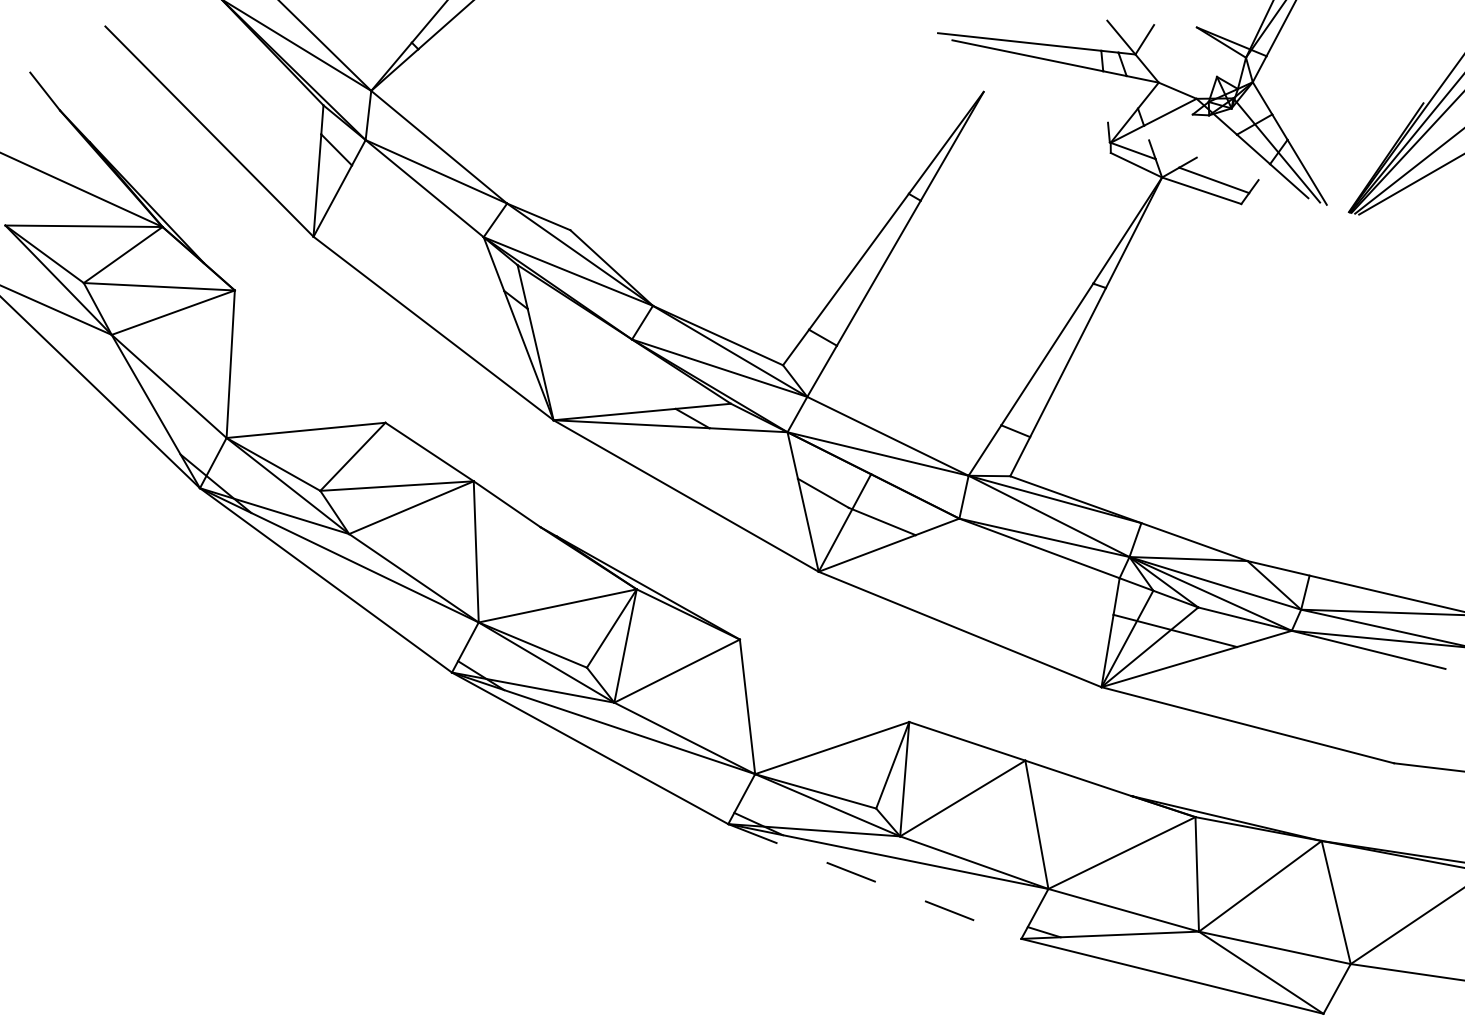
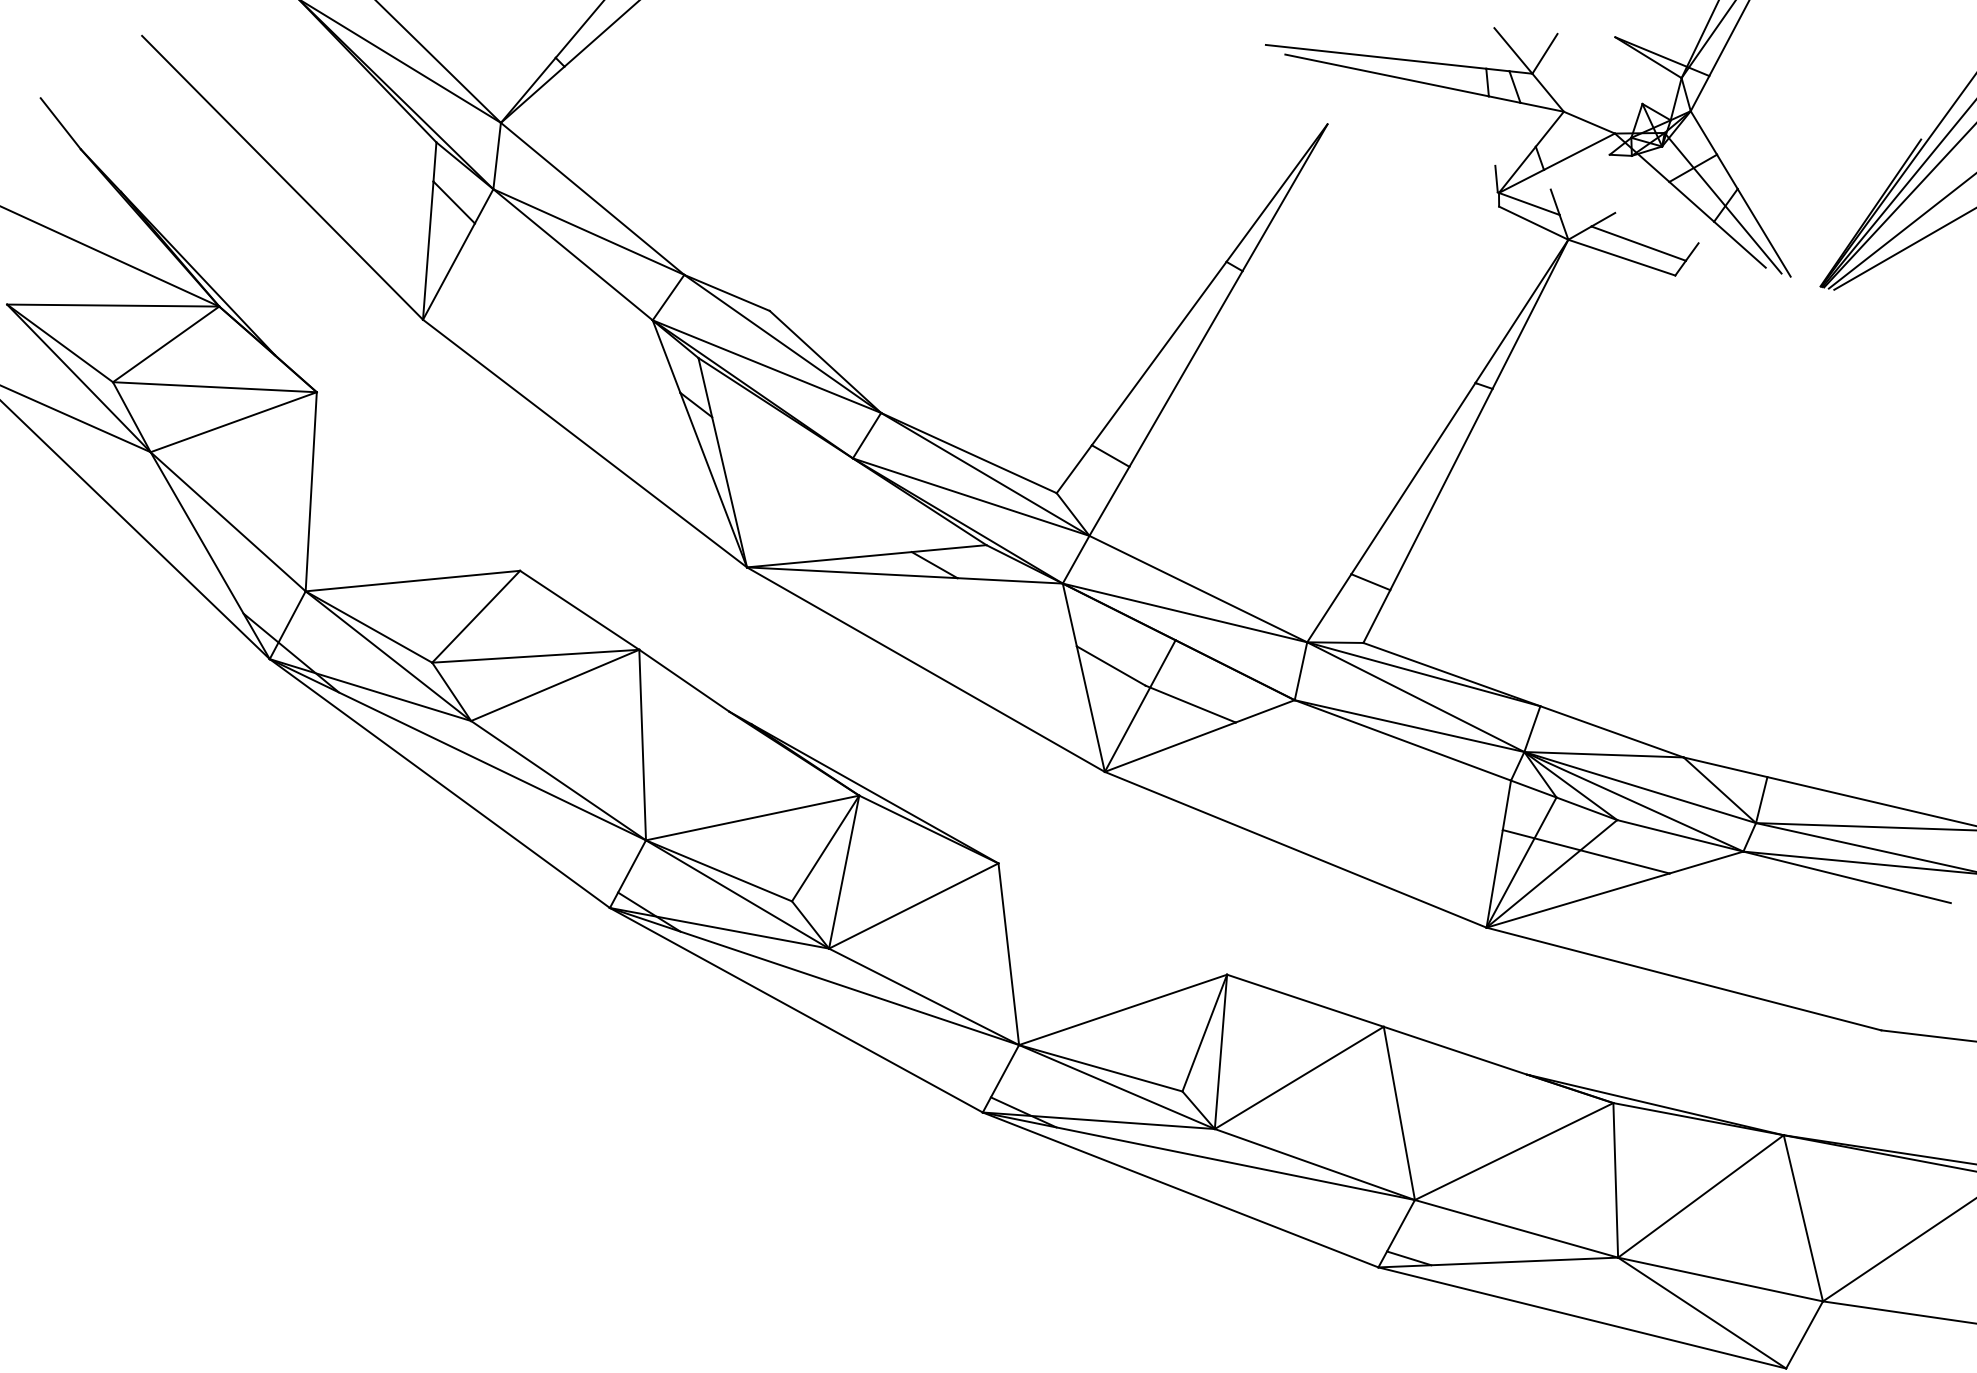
line: (875, 881) -> (1181, 1190), dashed -> solid

